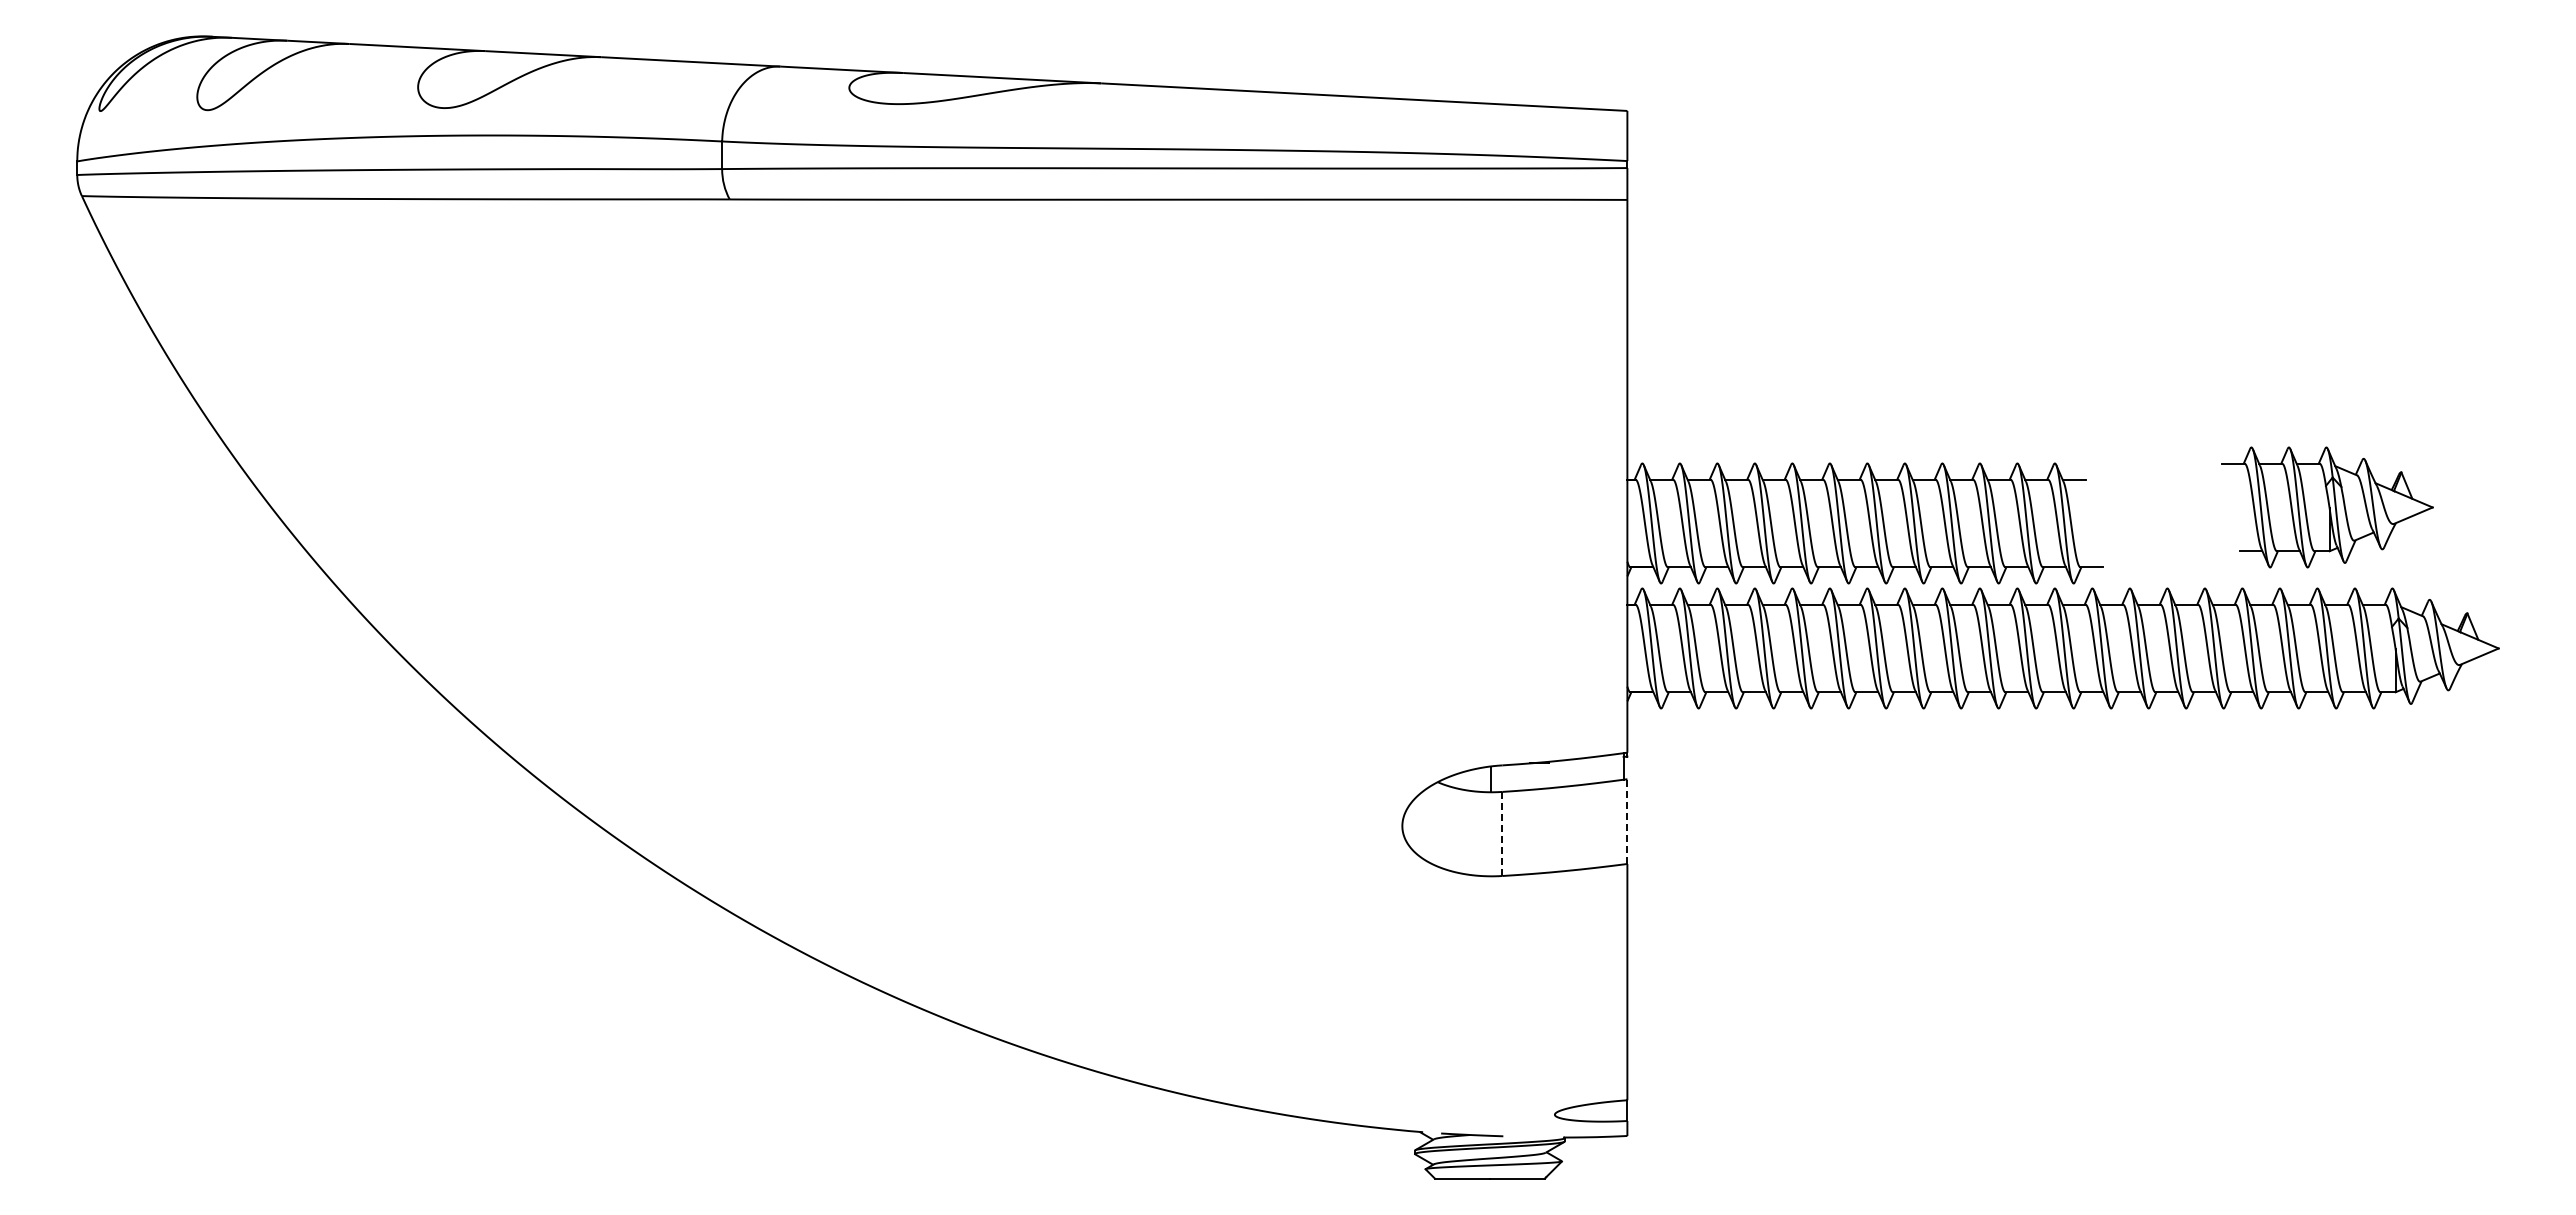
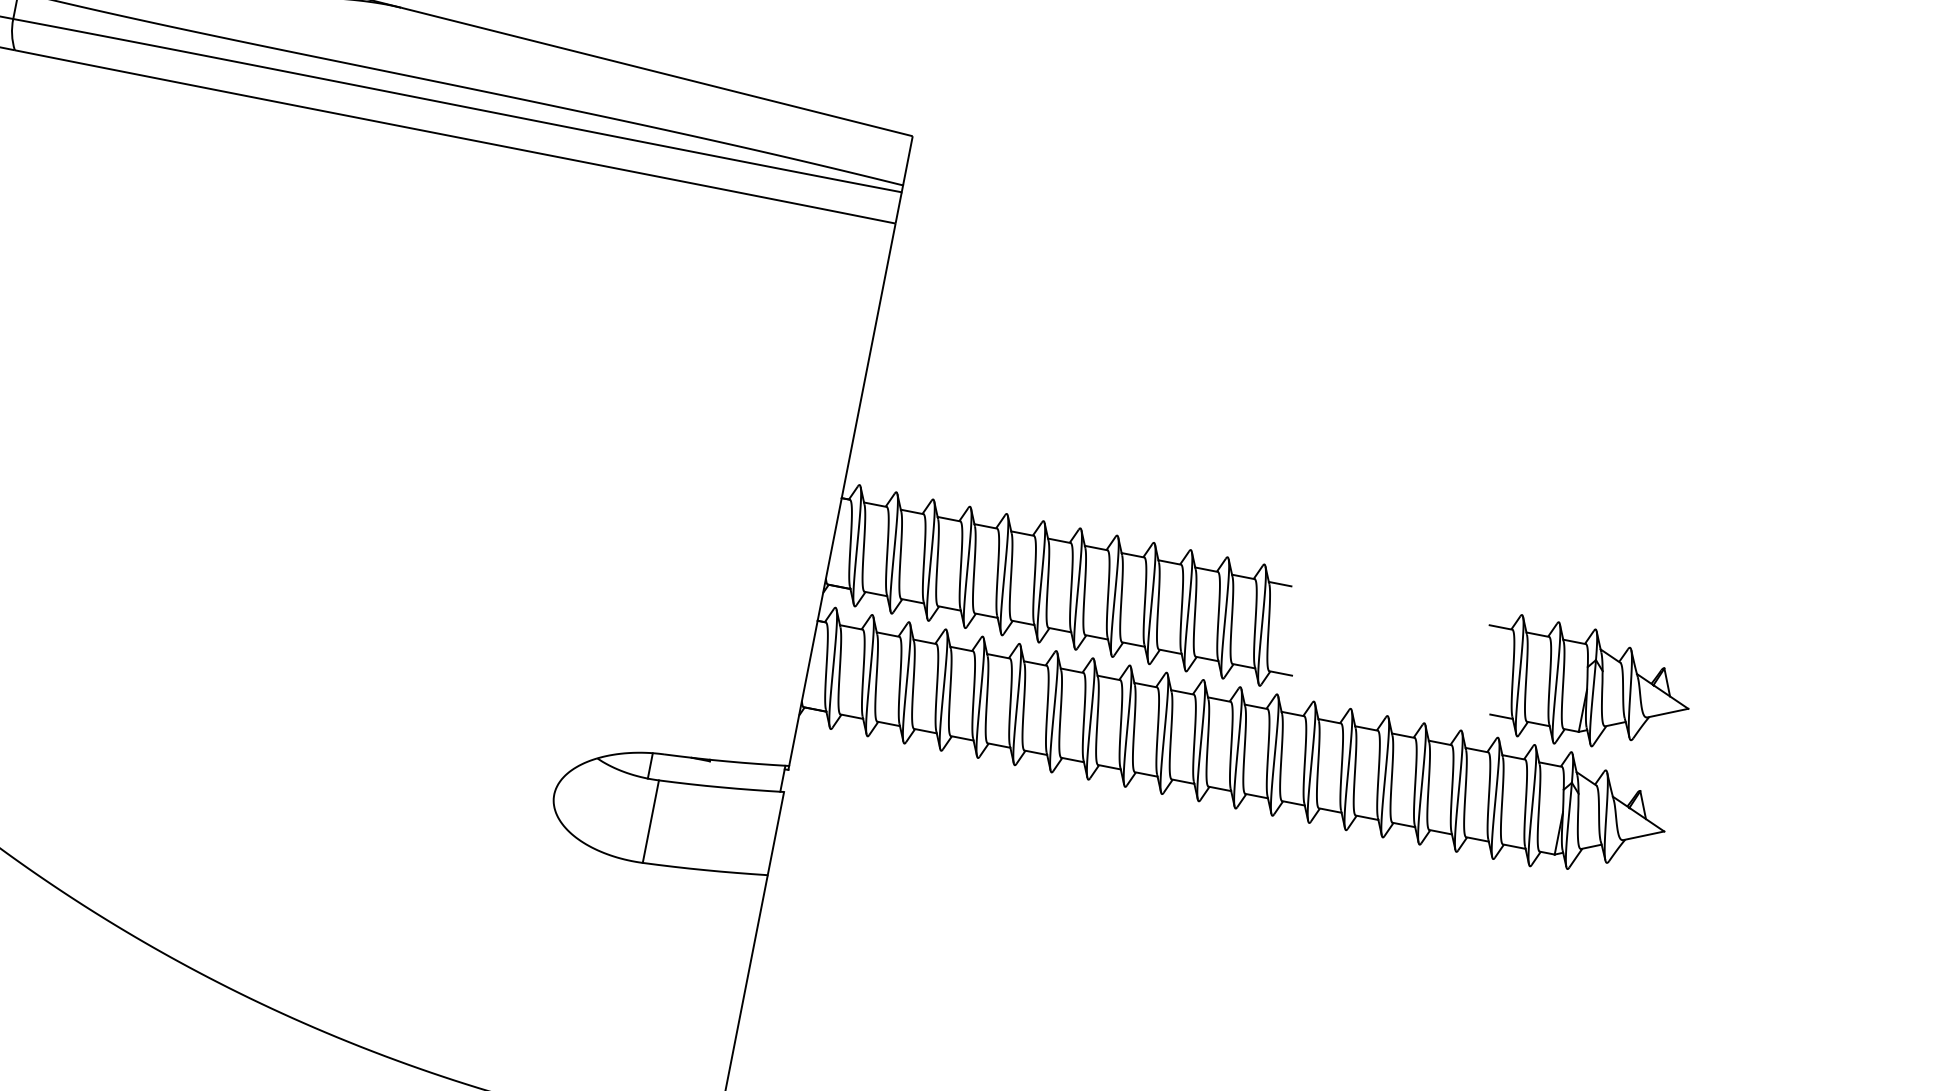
part: (2327, 507) -> (1585, 688), moved
line: (1627, 821) -> (776, 833), dashed -> solid
line: (1502, 834) -> (650, 822), dashed -> solid

